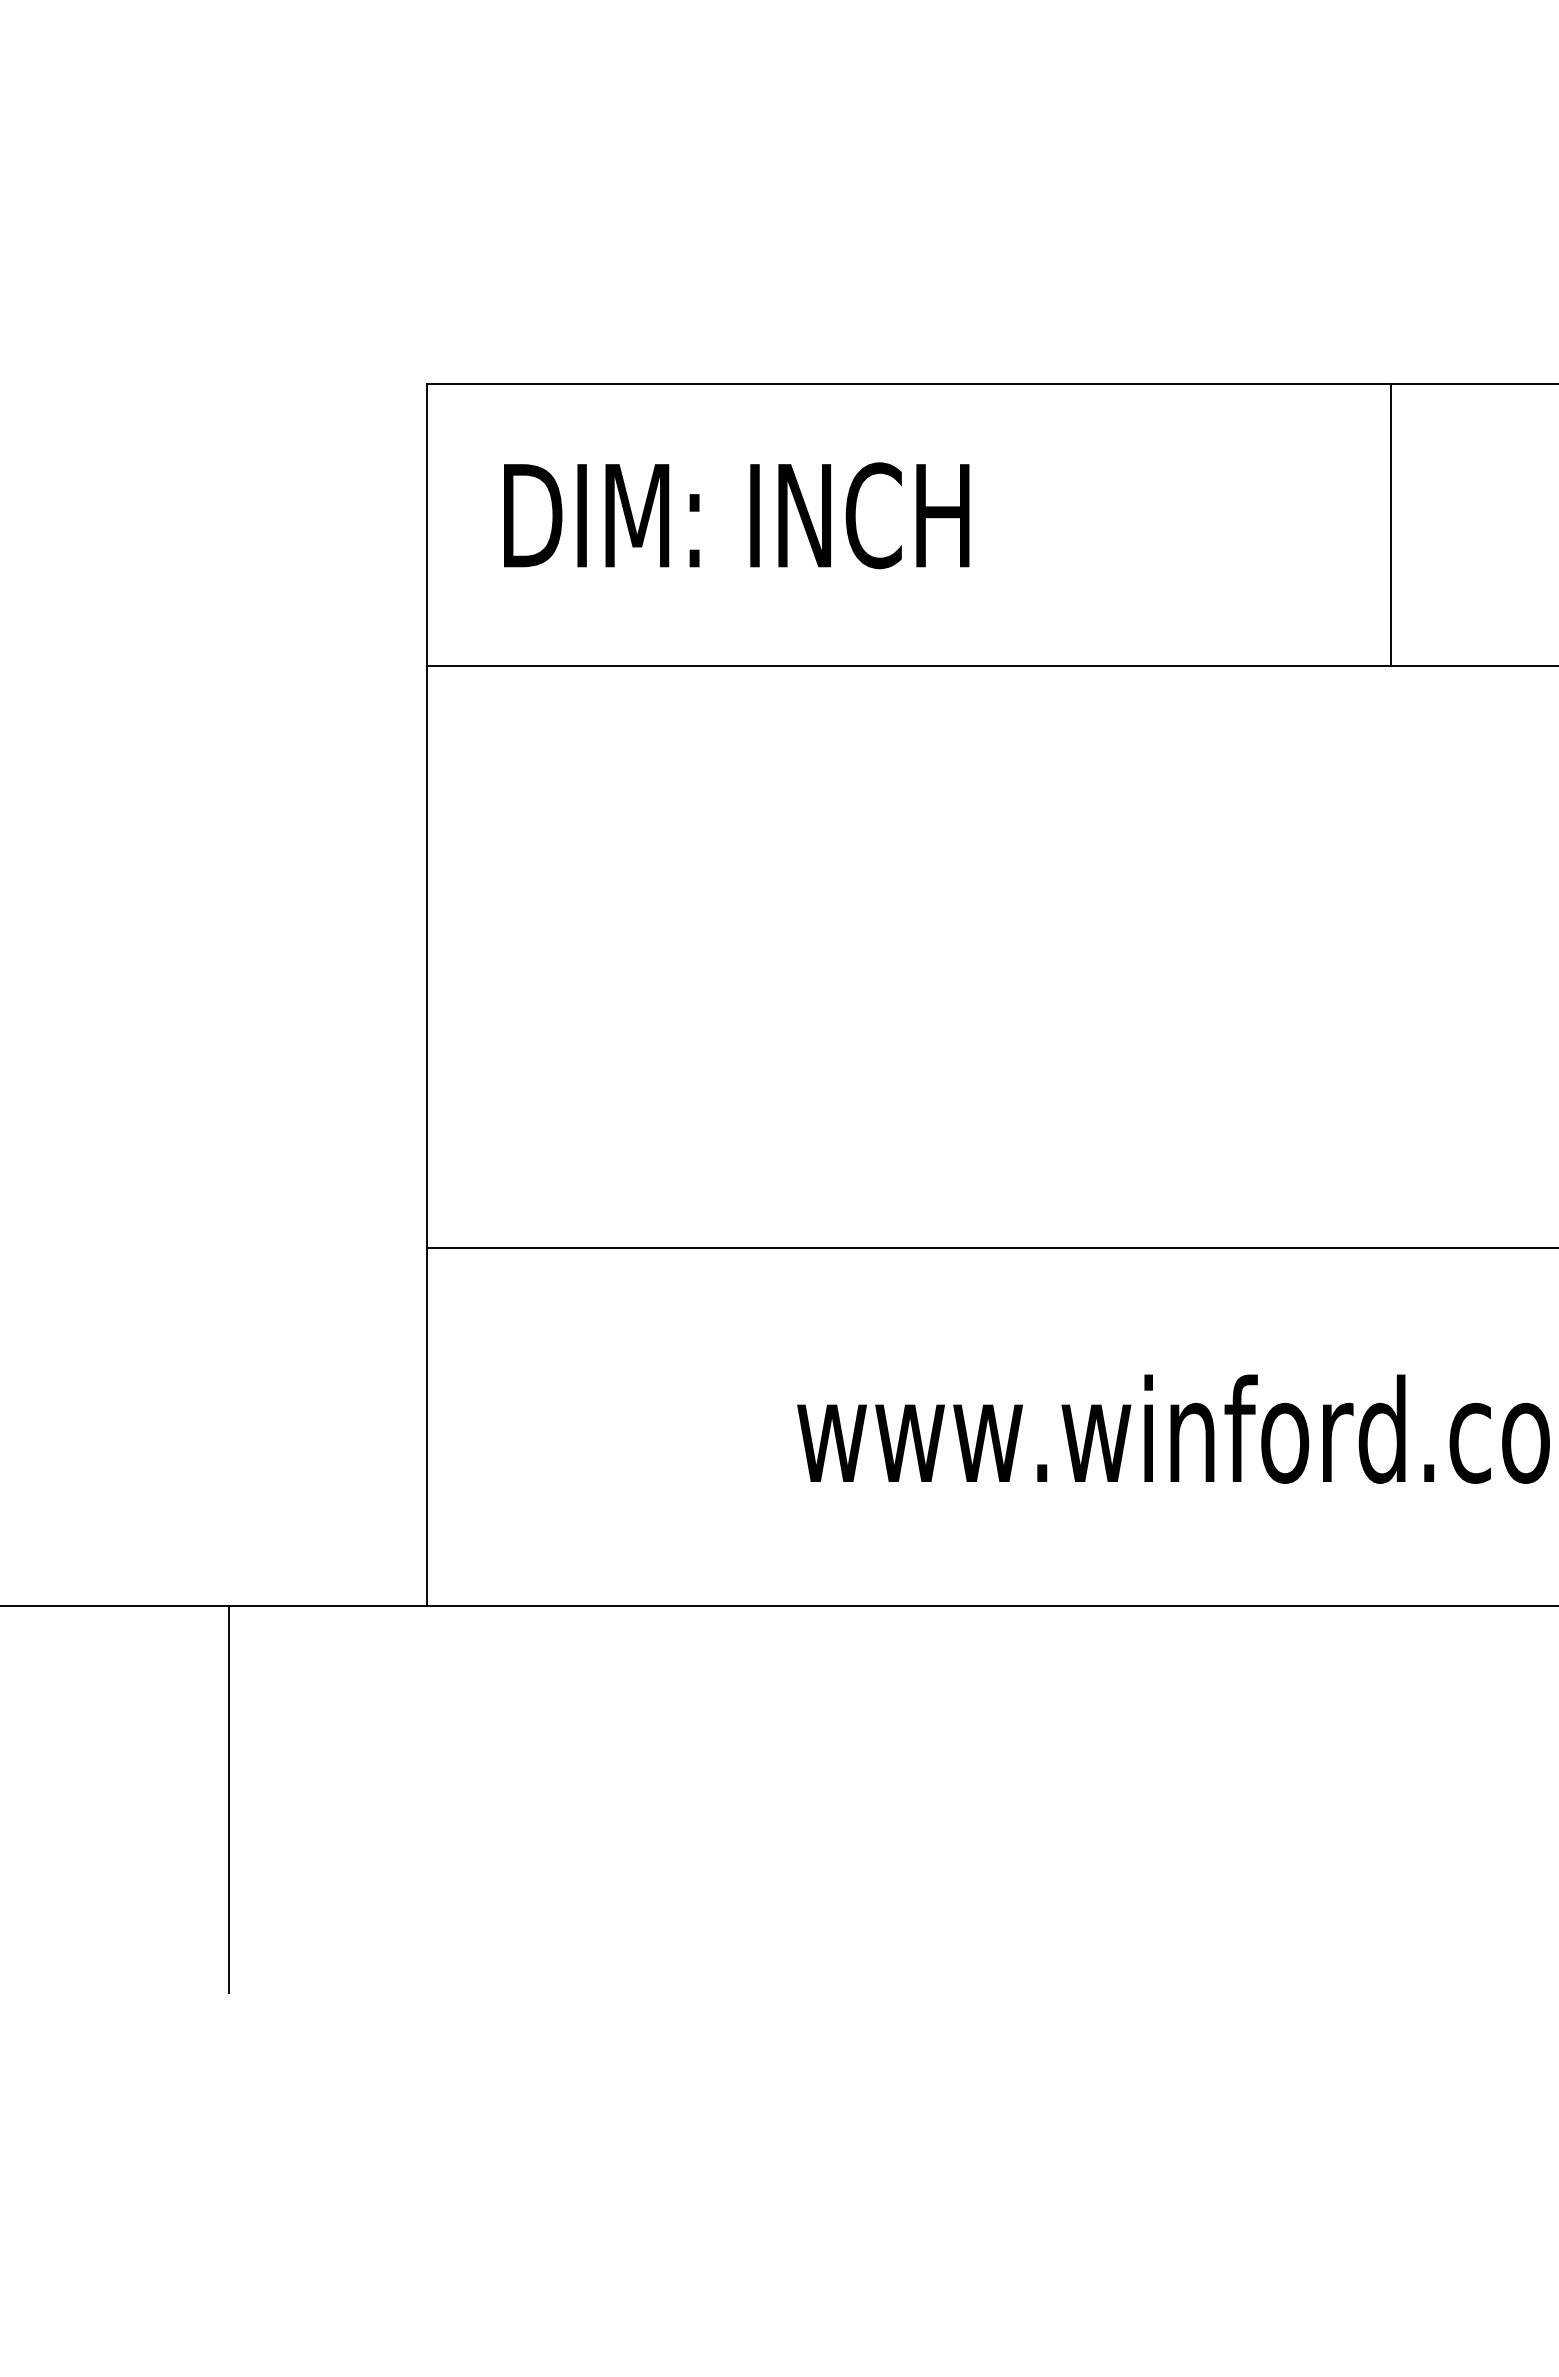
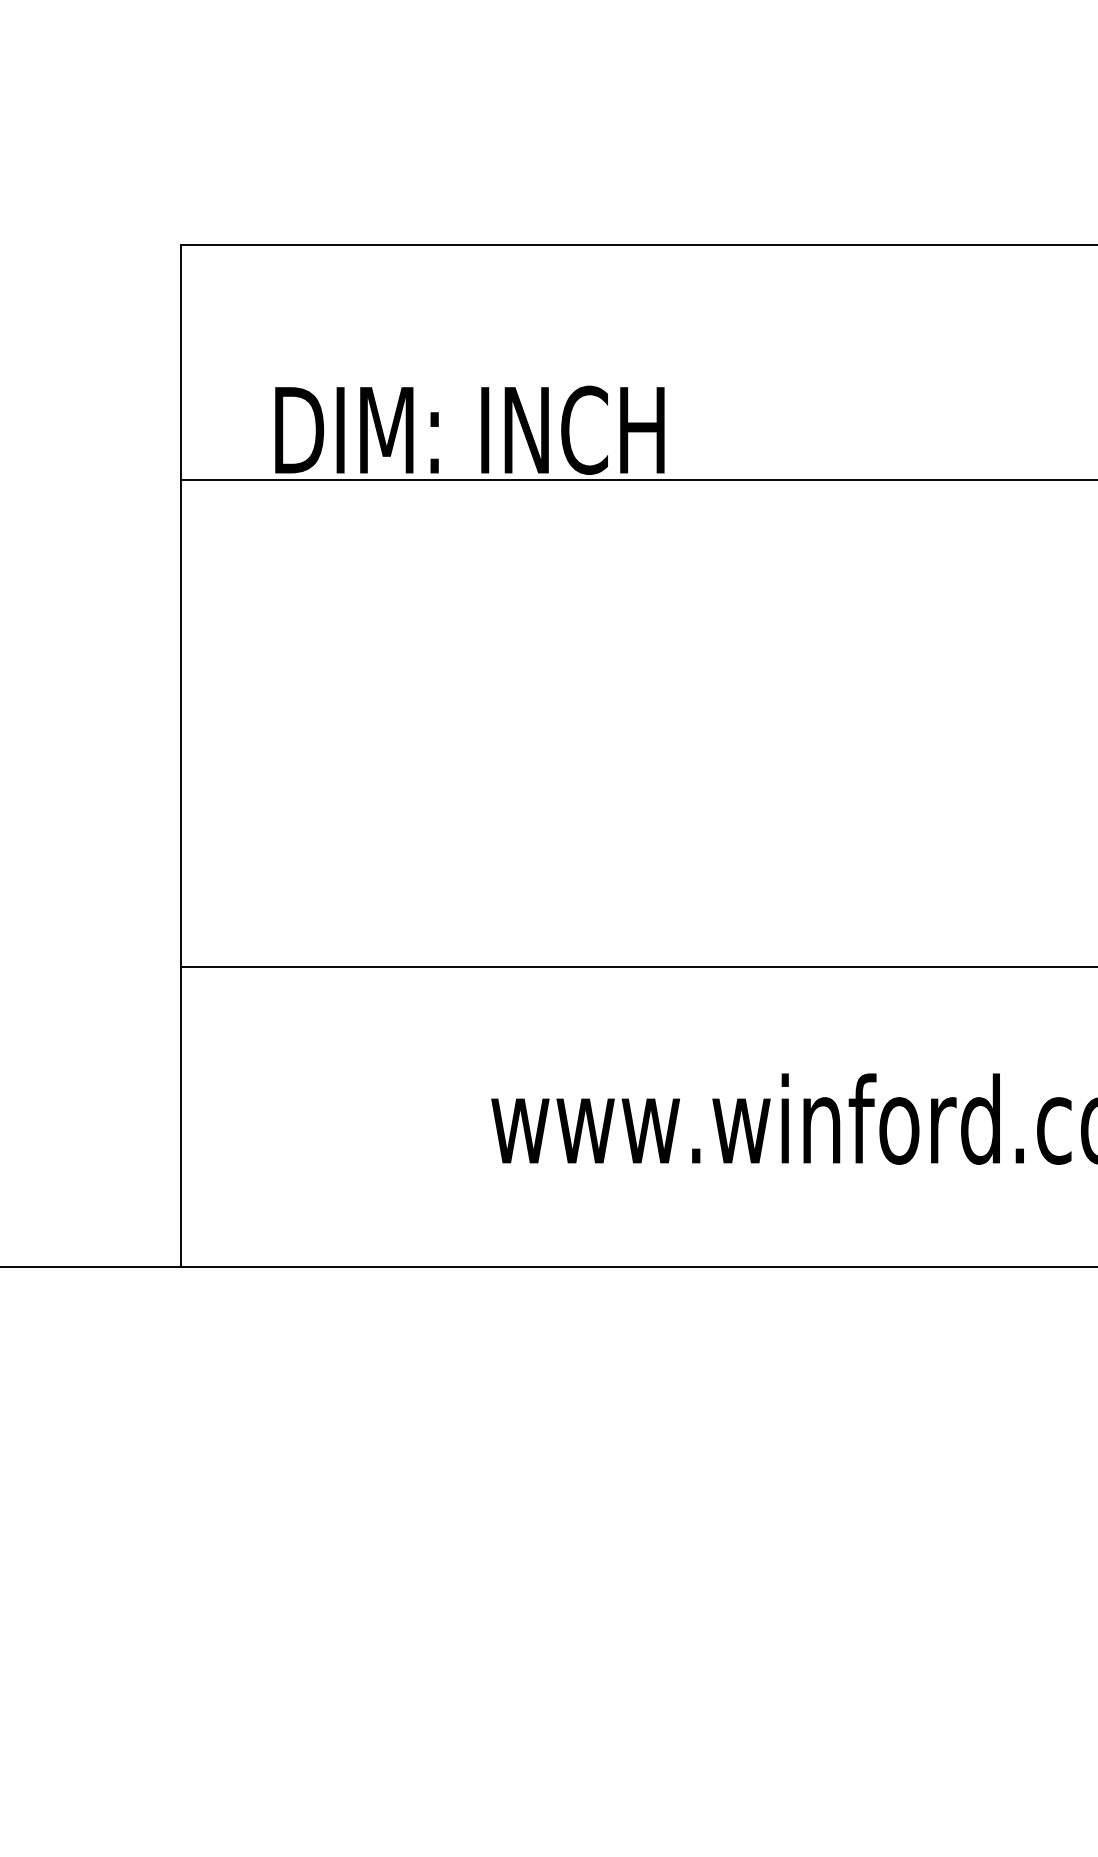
text: (736, 515) -> (469, 430), moved
line: (1391, 524) -> (988, 362), removed
line: (229, 1799) -> (16, 1428), removed

